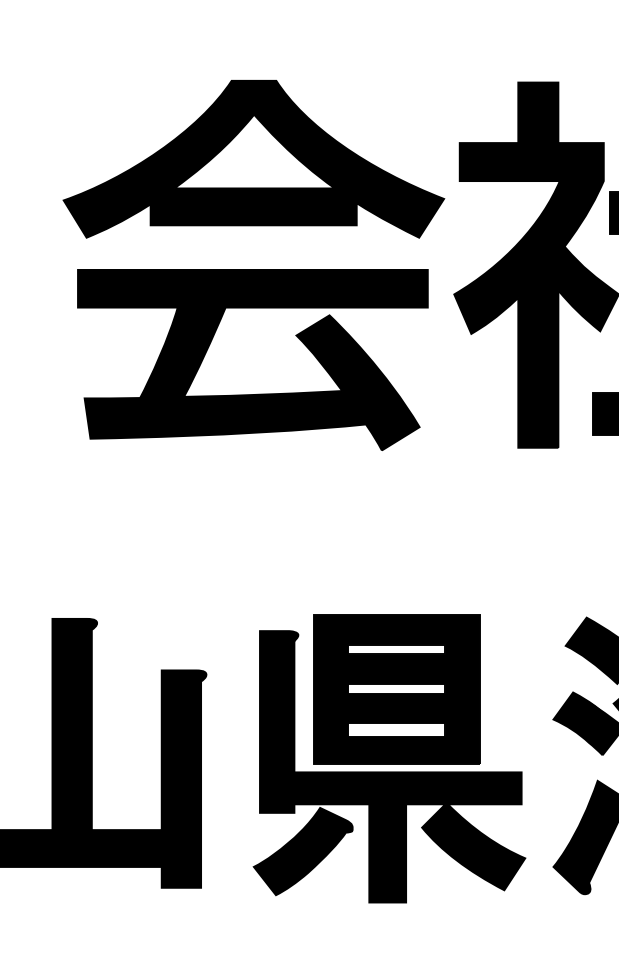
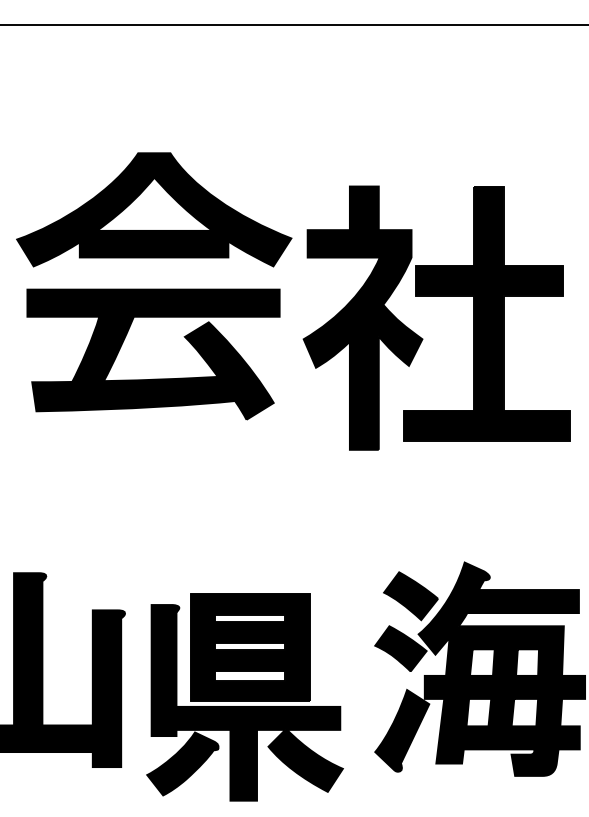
part: (254, 265) -> (154, 286), moved
part: (388, 759) -> (244, 697), moved

